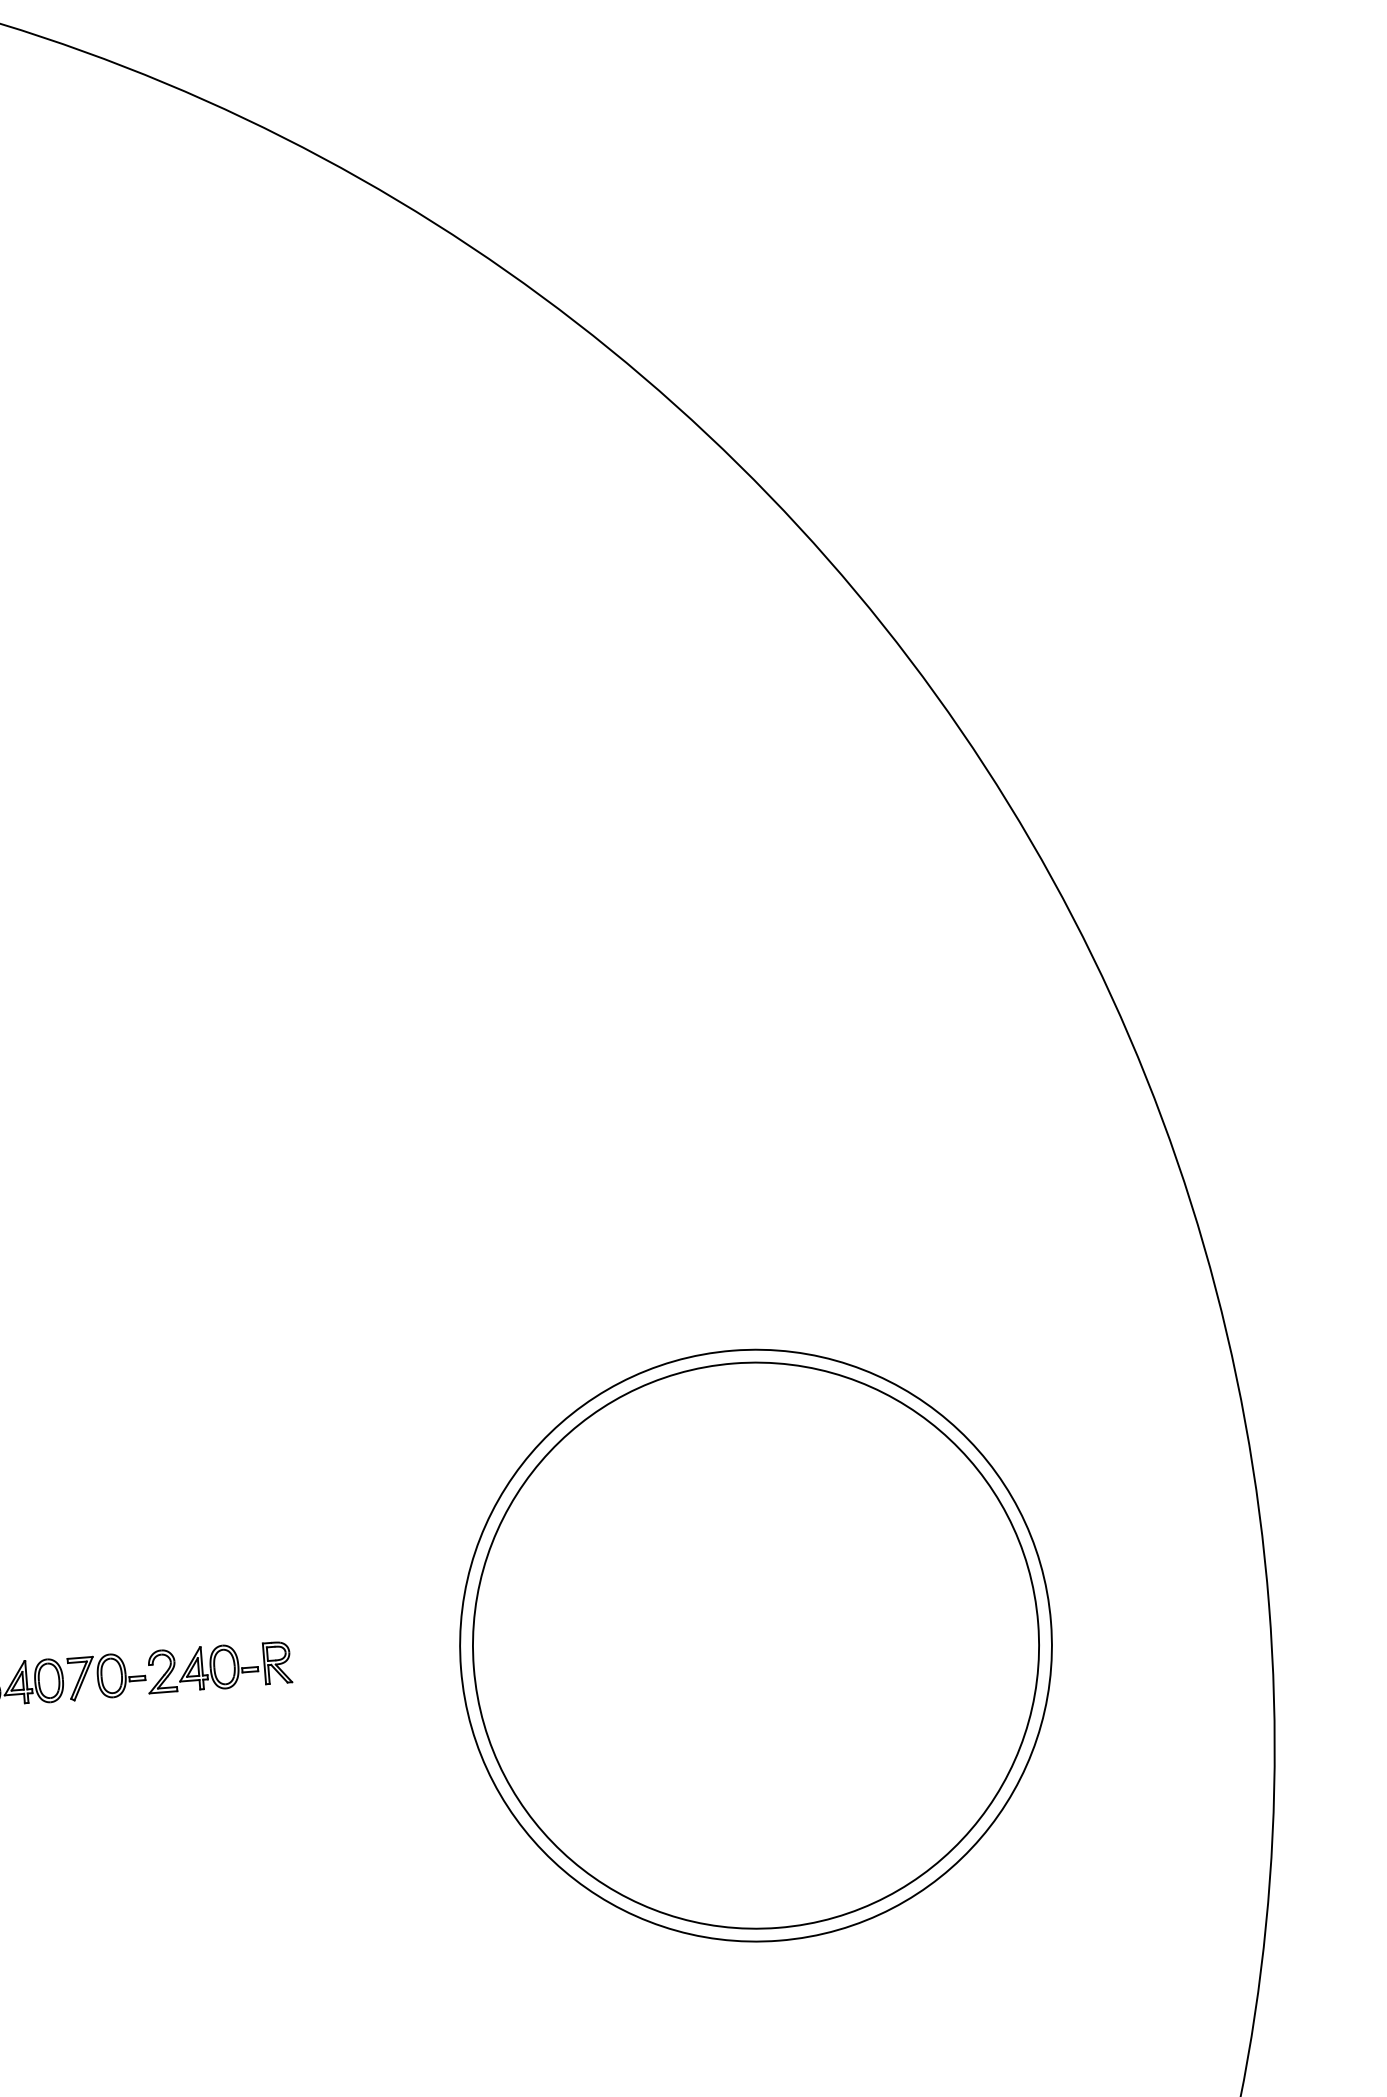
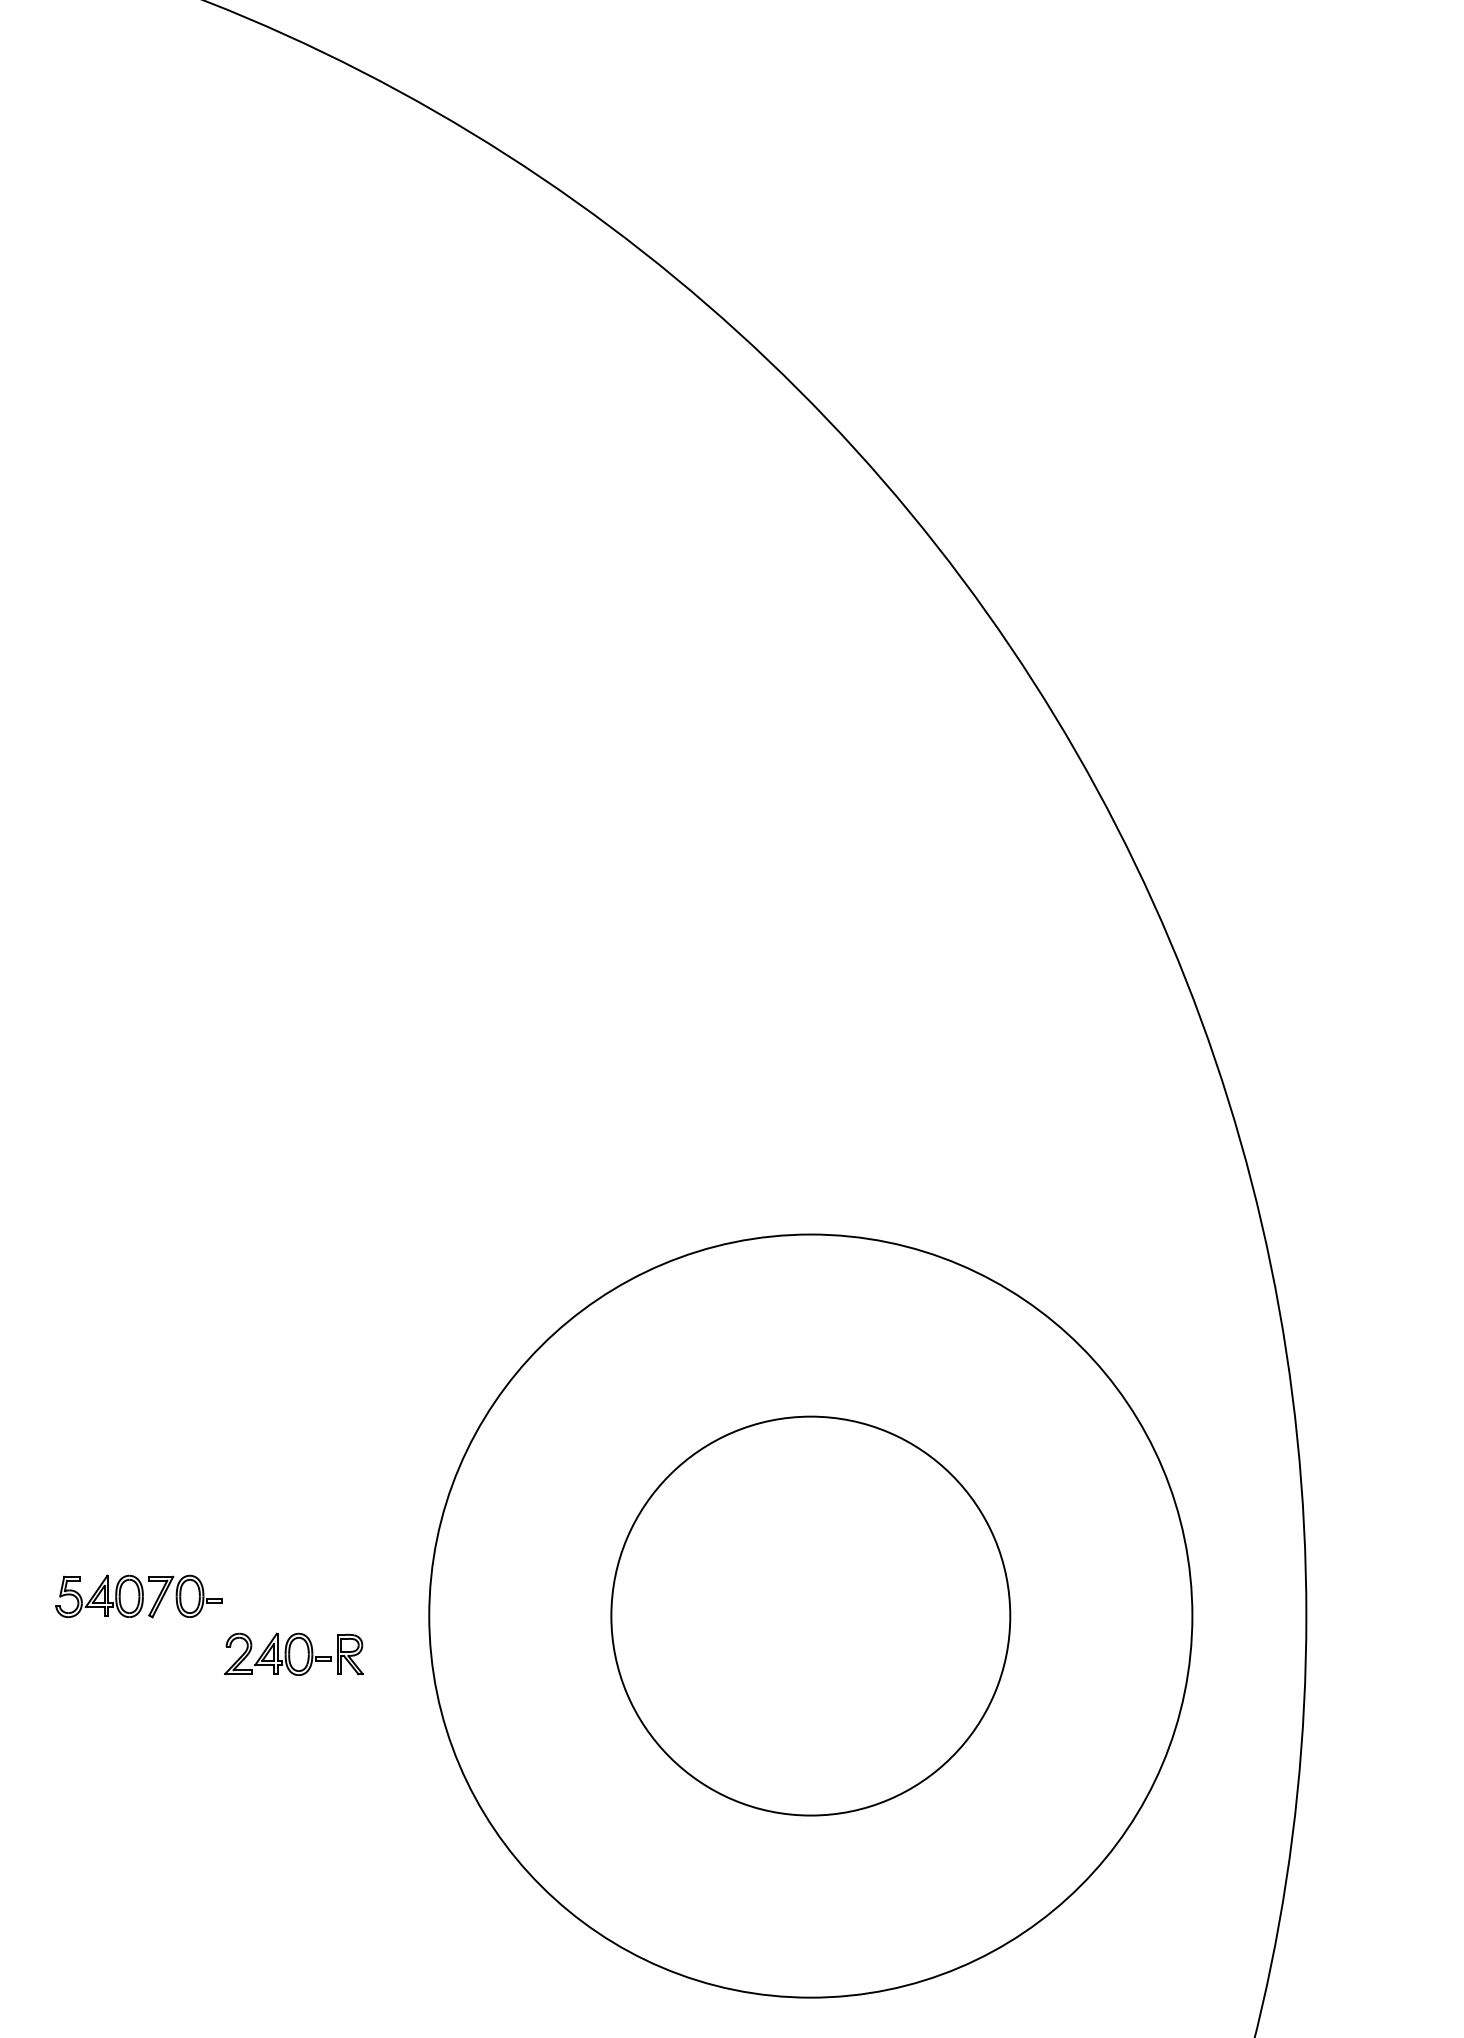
circle: (755, 1645) -> (810, 1615), size x1.4
circle: (755, 1646) -> (810, 1616), size x0.7
part: (218, 1666) -> (293, 1653), moved

